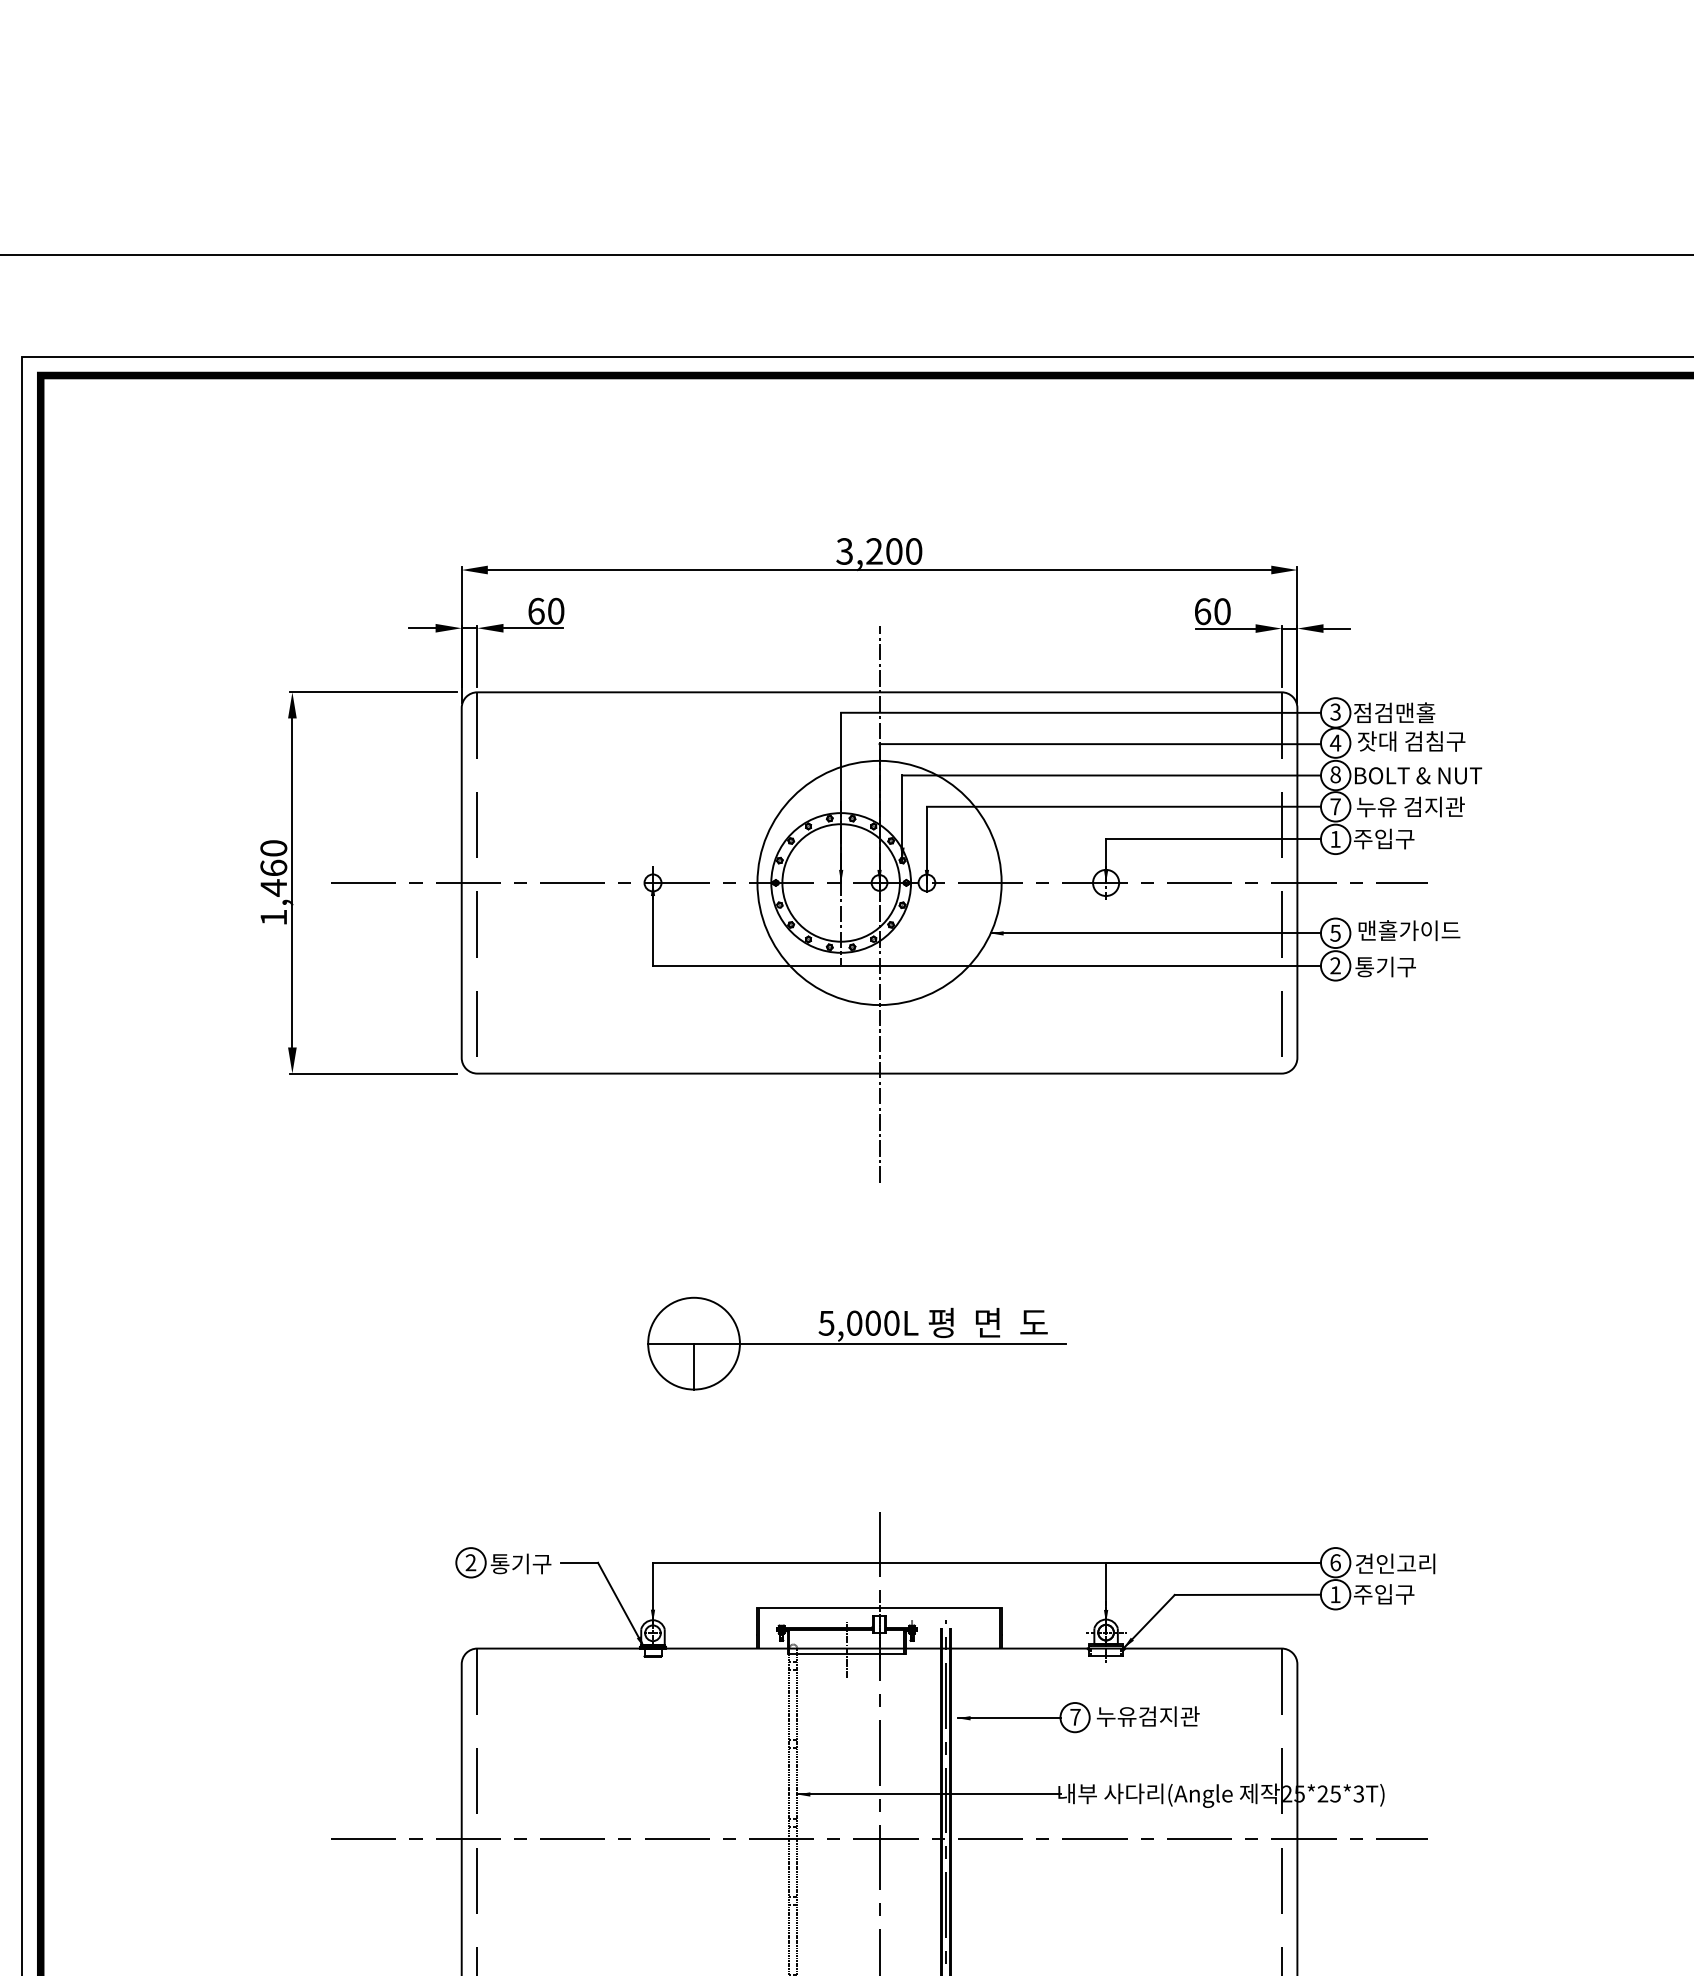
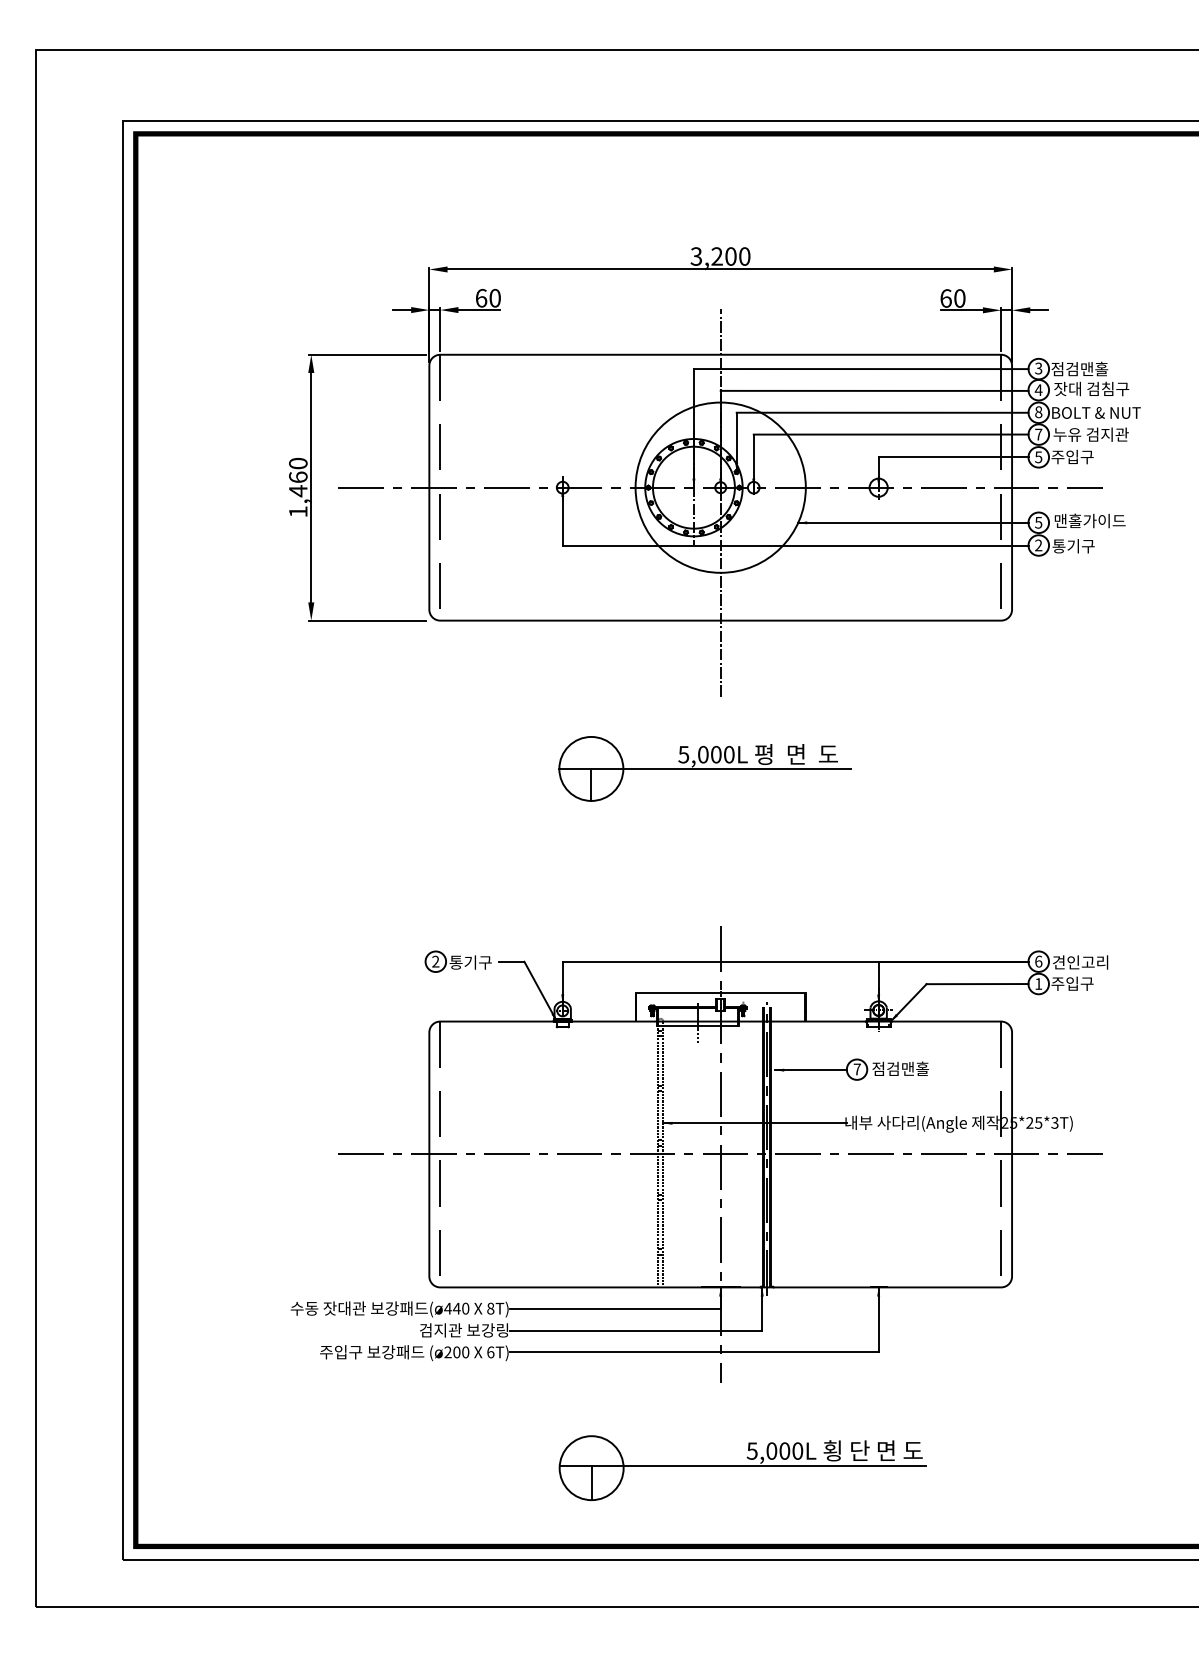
text: (1335, 839) -> (1038, 457), 1 -> 5
part: (856, 1343) -> (704, 768), moved
text: (1147, 1715) -> (907, 1068), 누유검지관 -> 점검맨홀

